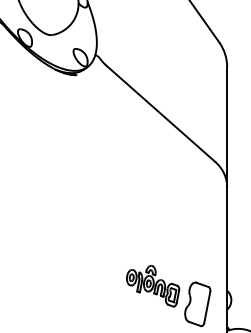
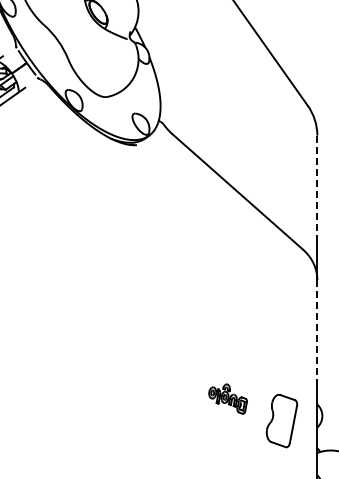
line: (227, 109) -> (317, 186), solid -> dashed
line: (227, 229) -> (317, 331), solid -> dashed
part: (152, 285) -> (227, 398), size x0.6

